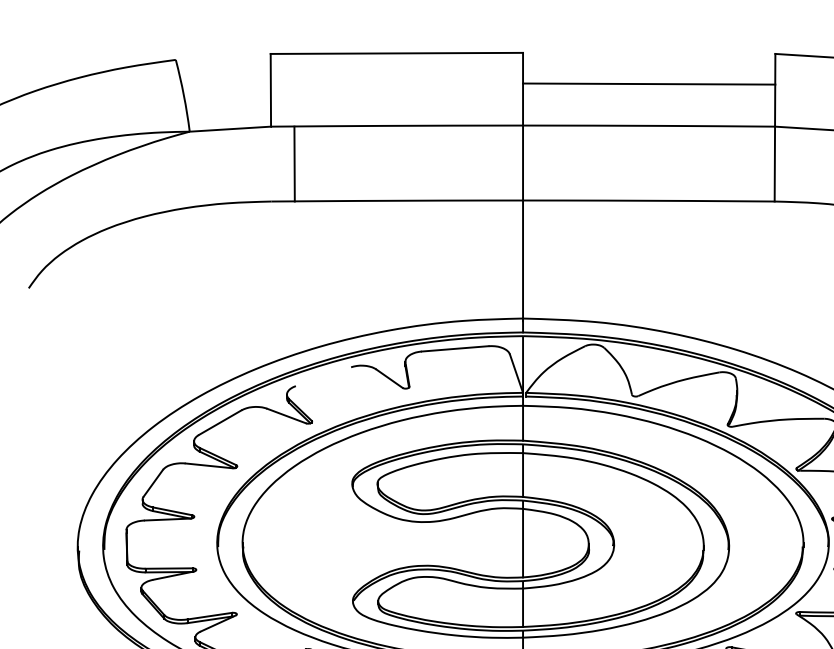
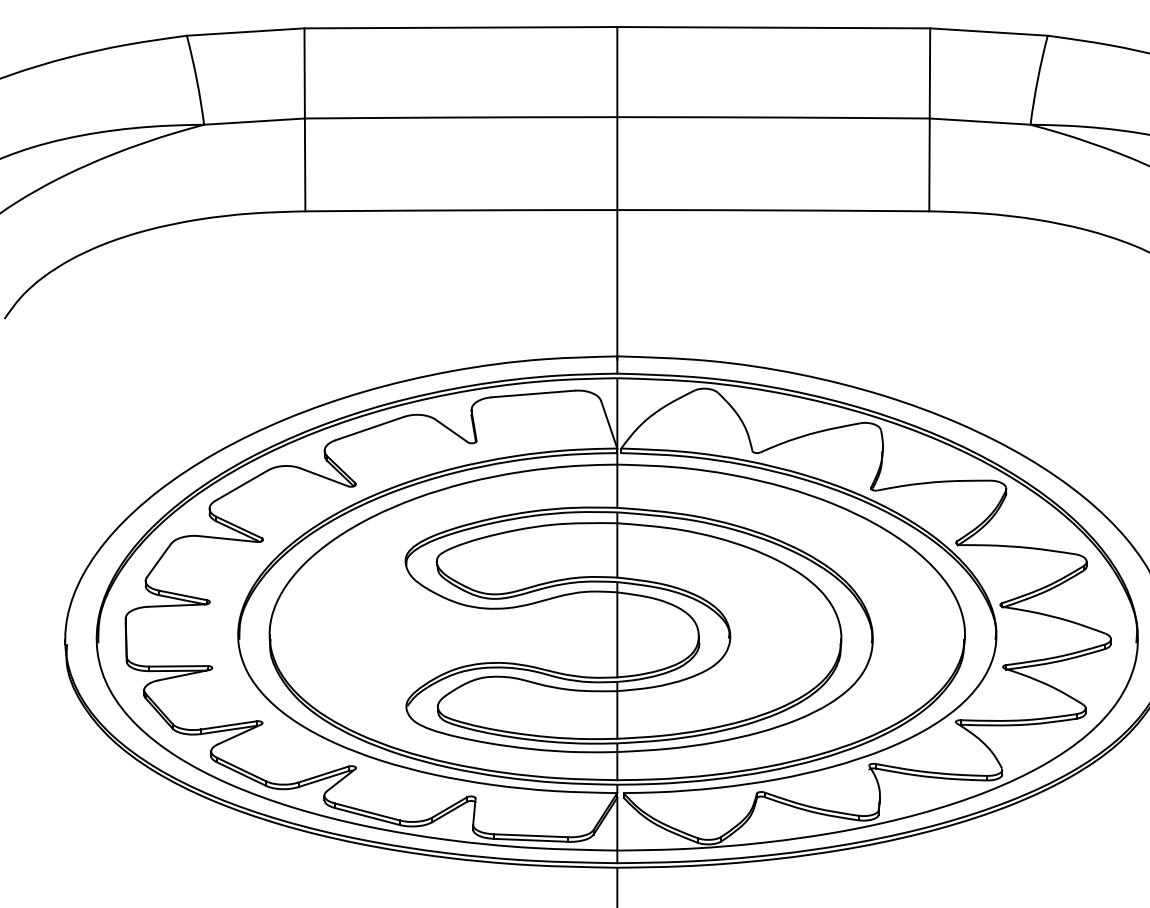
line: (223, 56) -> (245, 31), added
line: (649, 83) -> (773, 27), moved
line: (294, 163) -> (304, 164), moved
line: (323, 376) -> (369, 428), added

